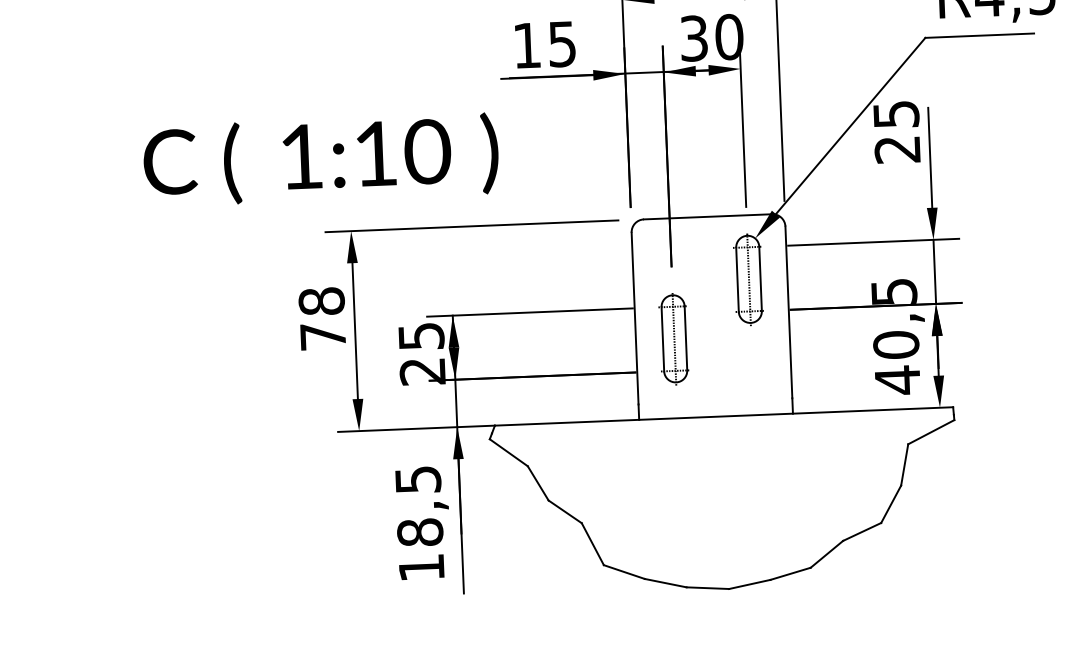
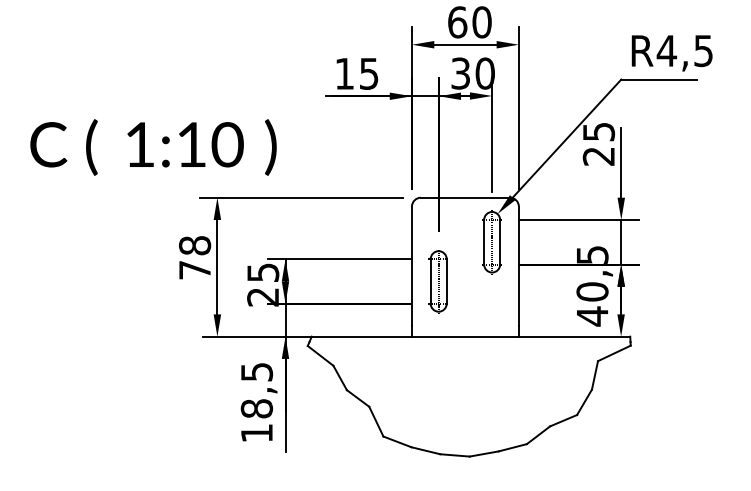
text: (321, 160) -> (153, 147), moved

